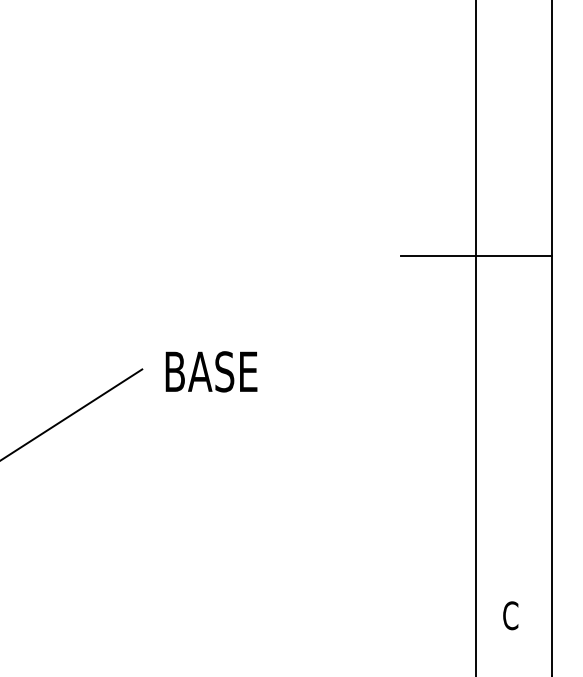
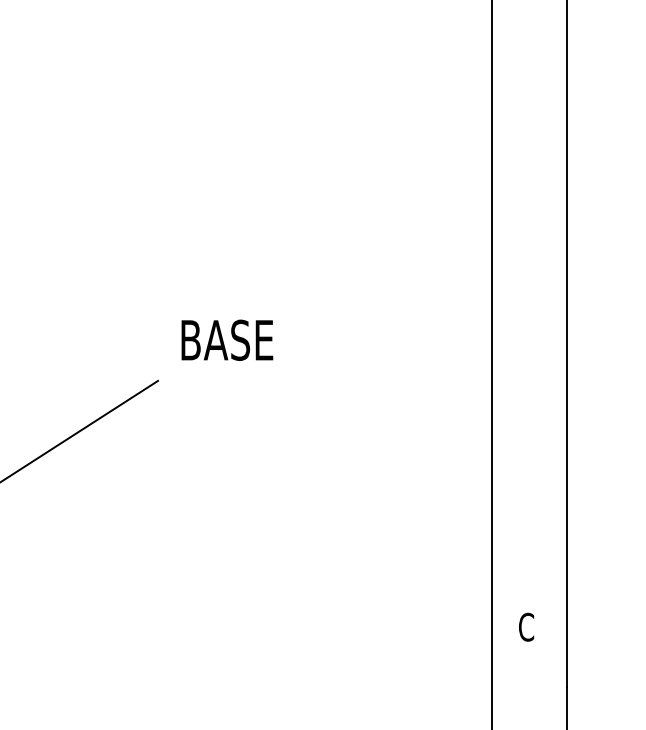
line: (475, 256) -> (491, 267), removed
text: (211, 371) -> (227, 339), moved

